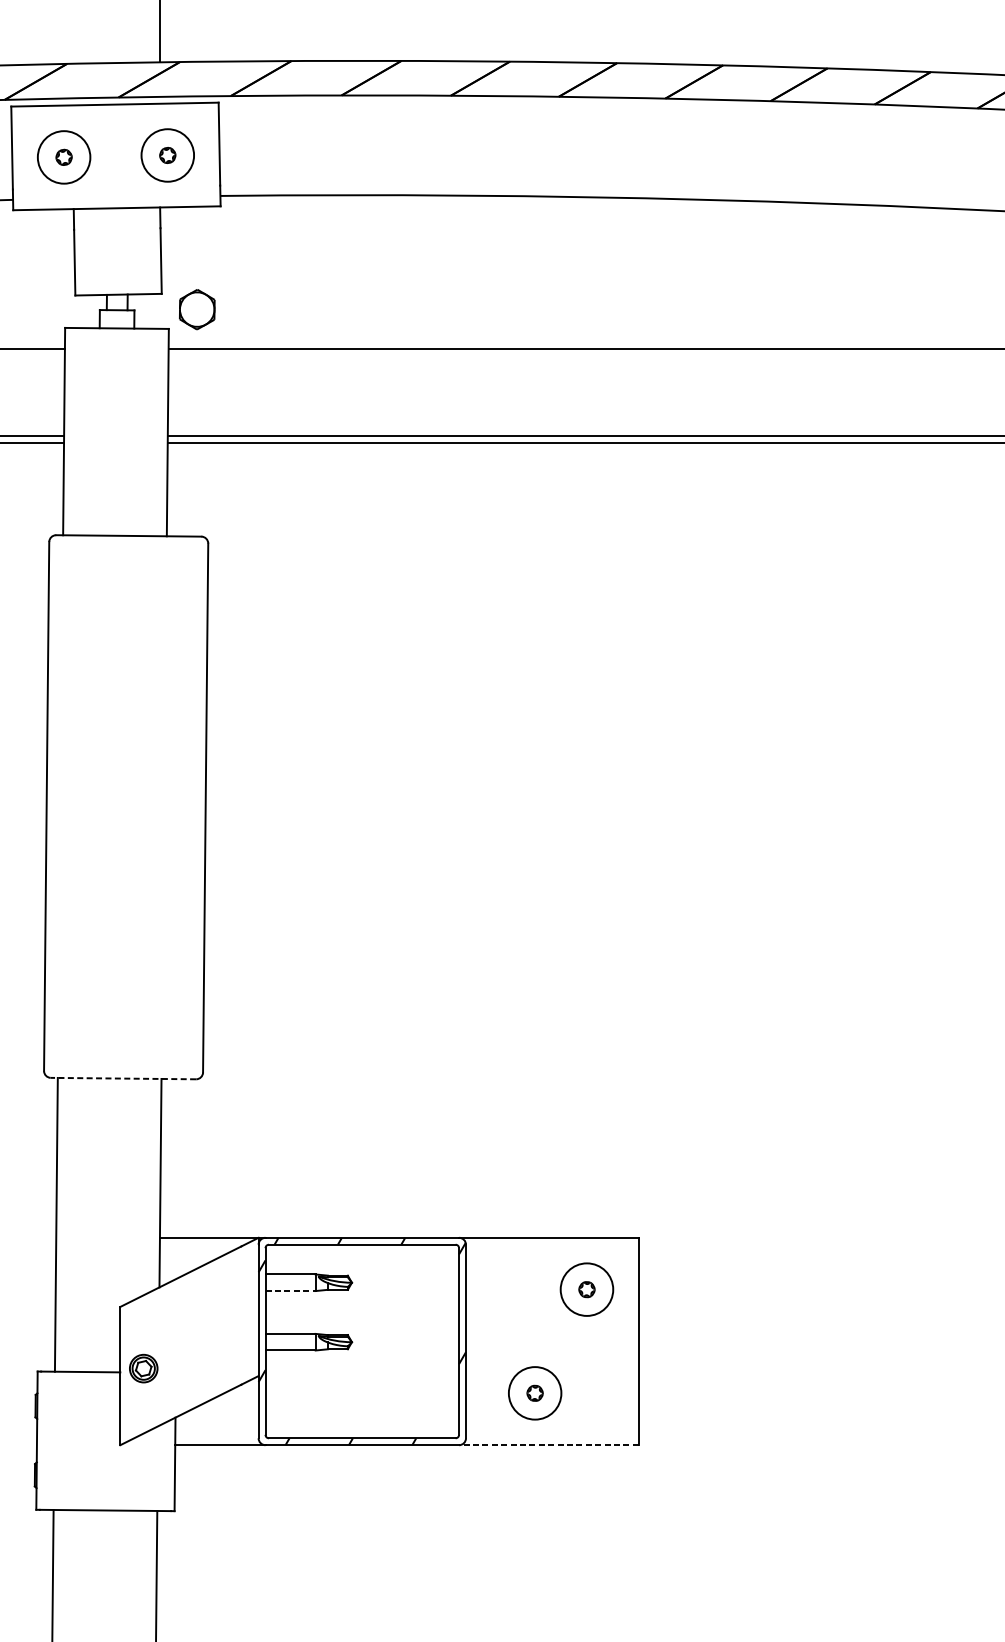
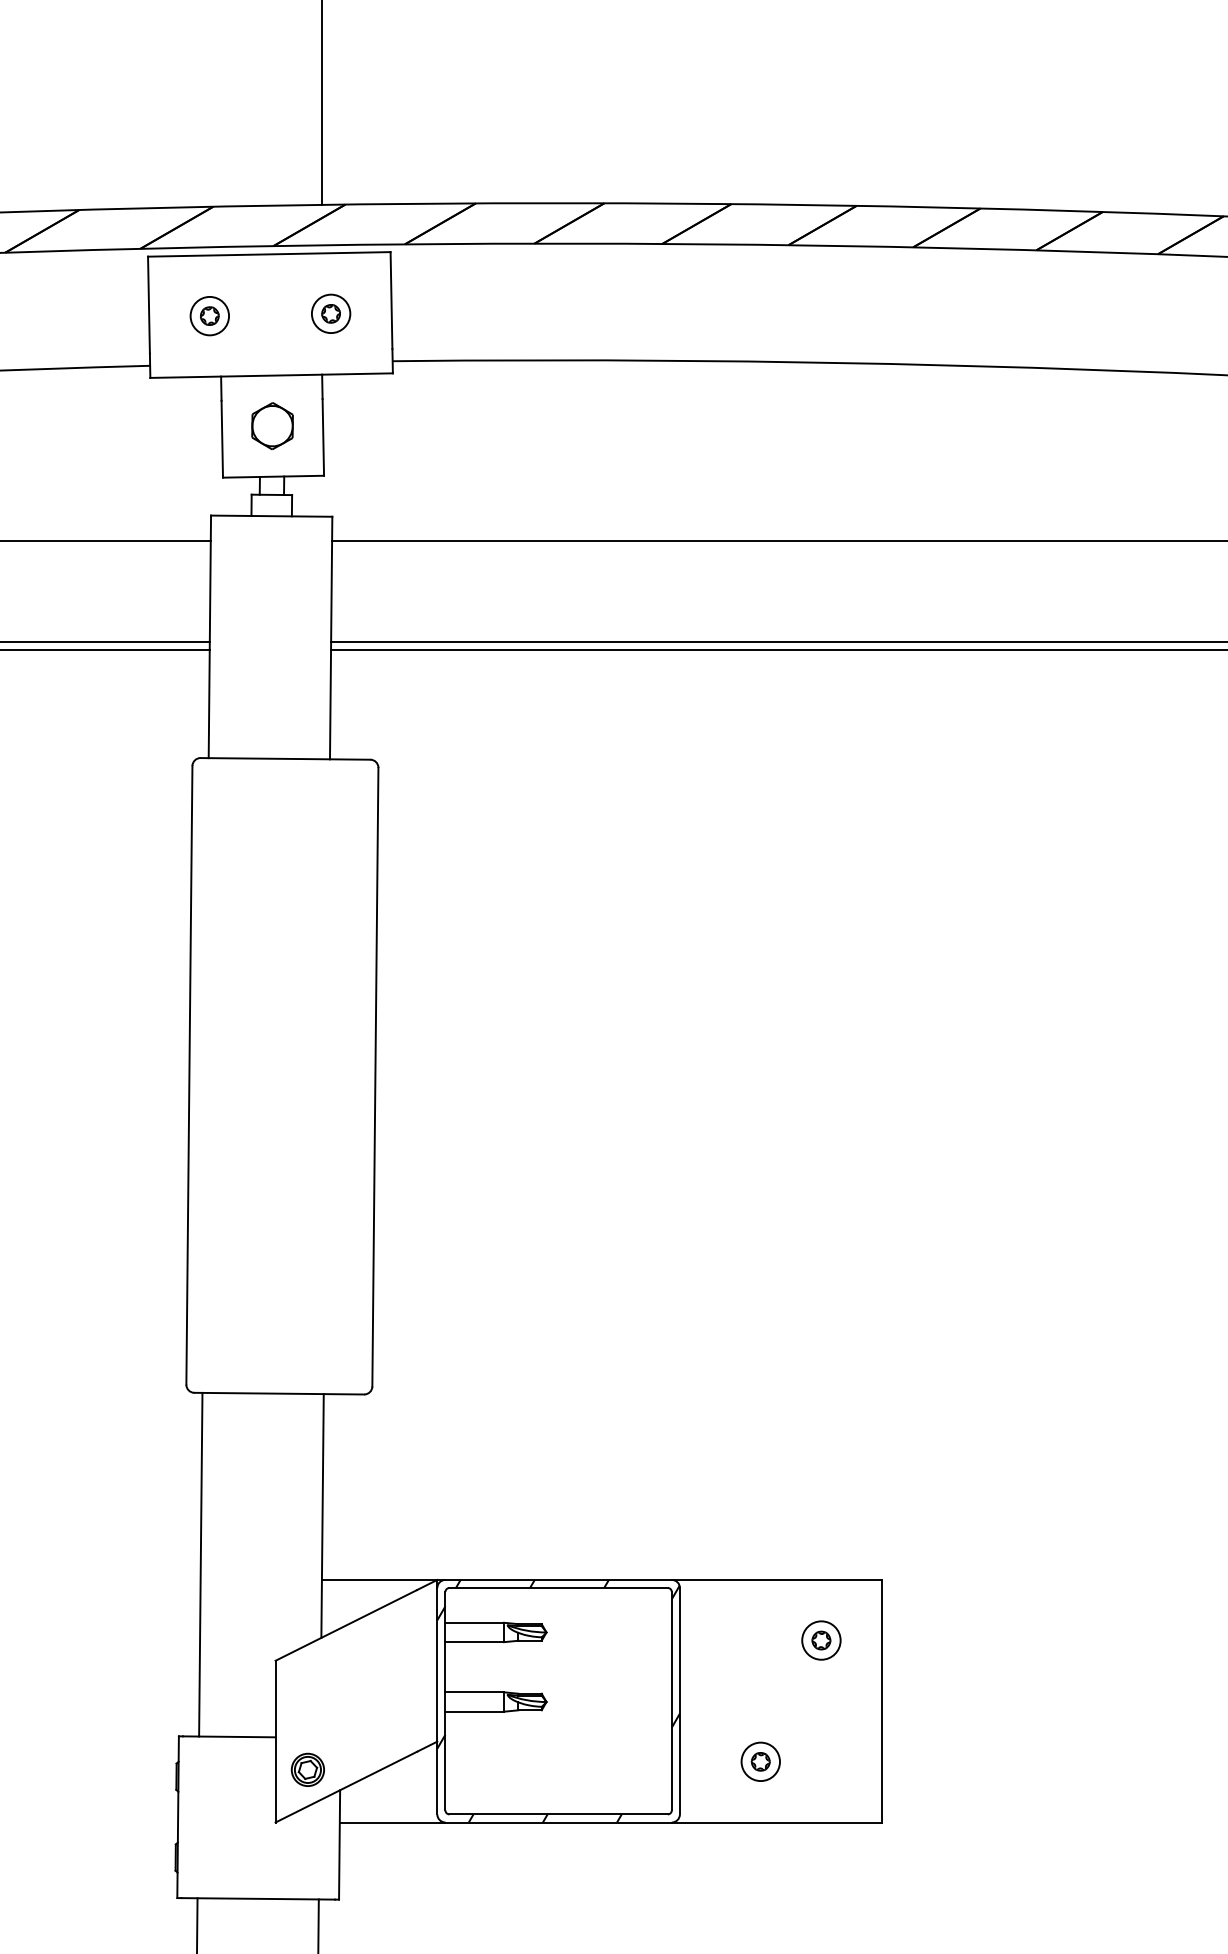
circle: (167, 155) -> (330, 313), size x0.62
circle: (63, 156) -> (209, 315), size x0.62
part: (197, 309) -> (272, 426), moved
line: (123, 1078) -> (279, 1393), dashed -> solid
circle: (587, 1289) -> (821, 1640), size x0.62
line: (291, 1291) -> (475, 1642), dashed -> solid
part: (143, 1368) -> (307, 1769), moved
circle: (534, 1393) -> (760, 1761), size x0.62
line: (548, 1445) -> (776, 1822), dashed -> solid

